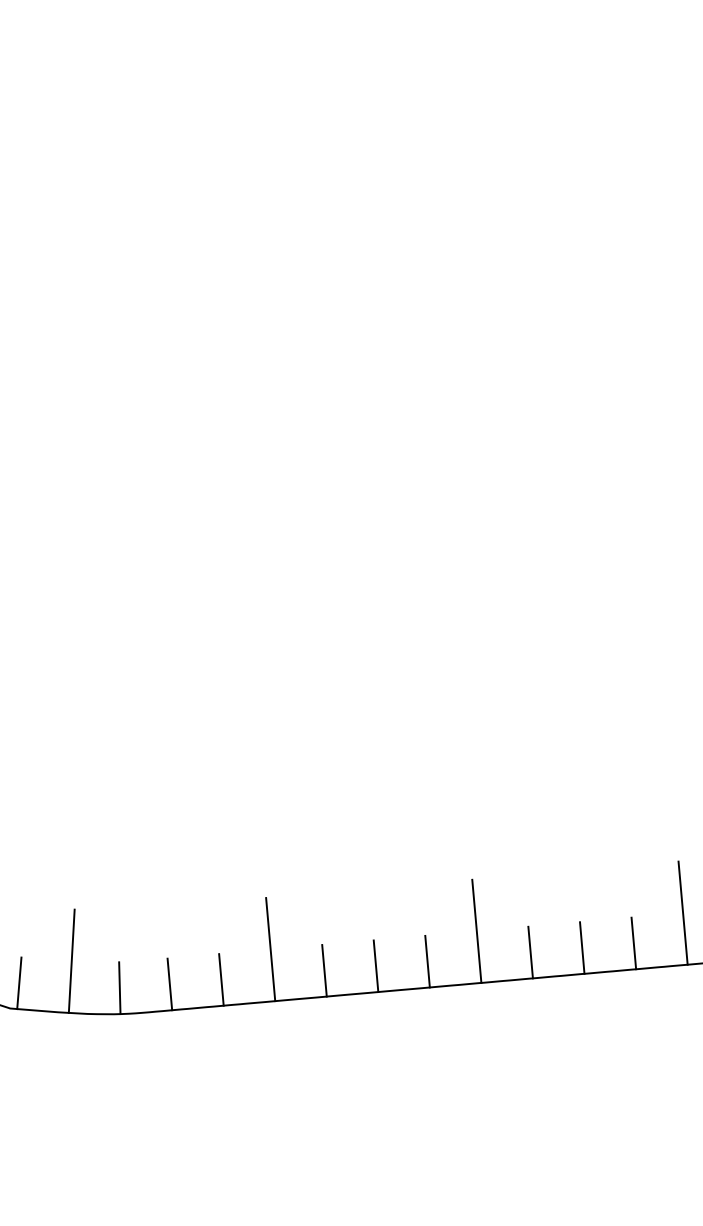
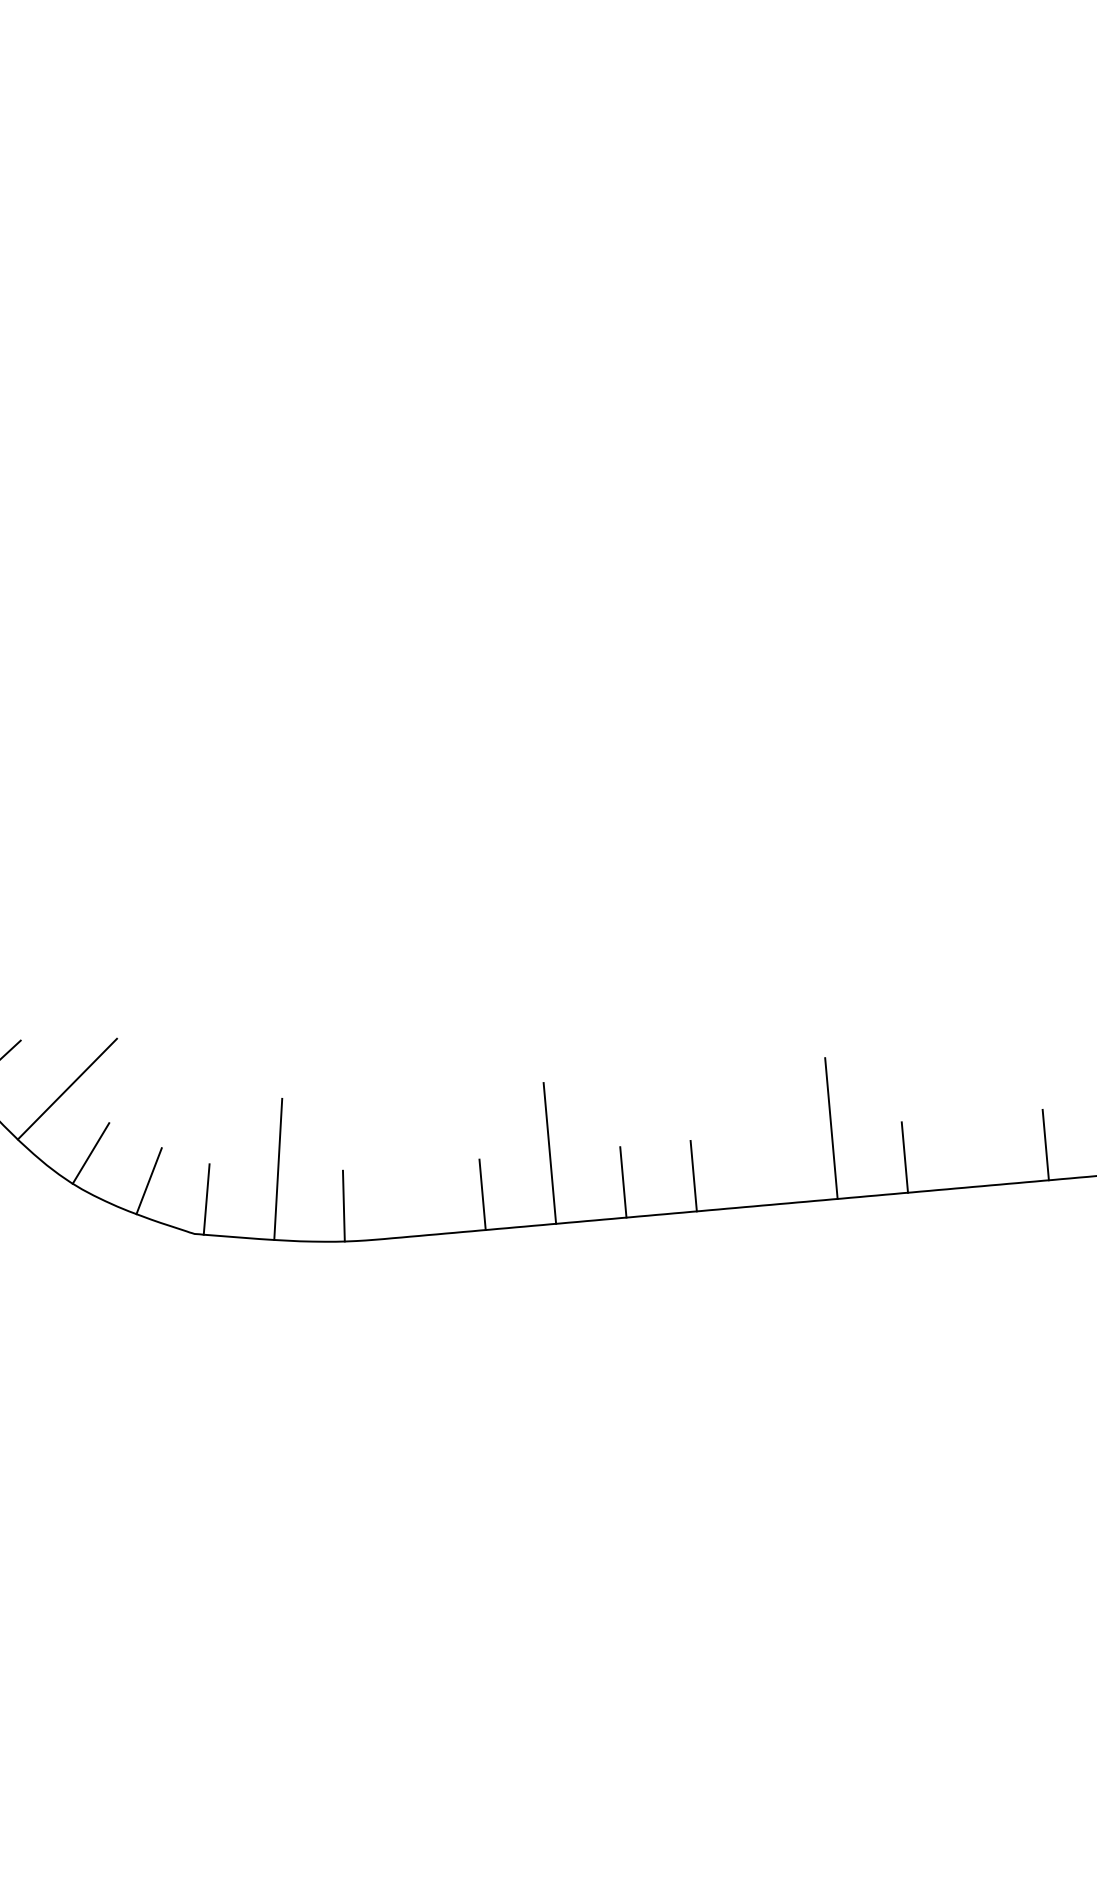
line: (582, 948) -> (975, 1151), removed
line: (427, 961) -> (764, 1169), removed
line: (170, 984) -> (412, 1200), removed

